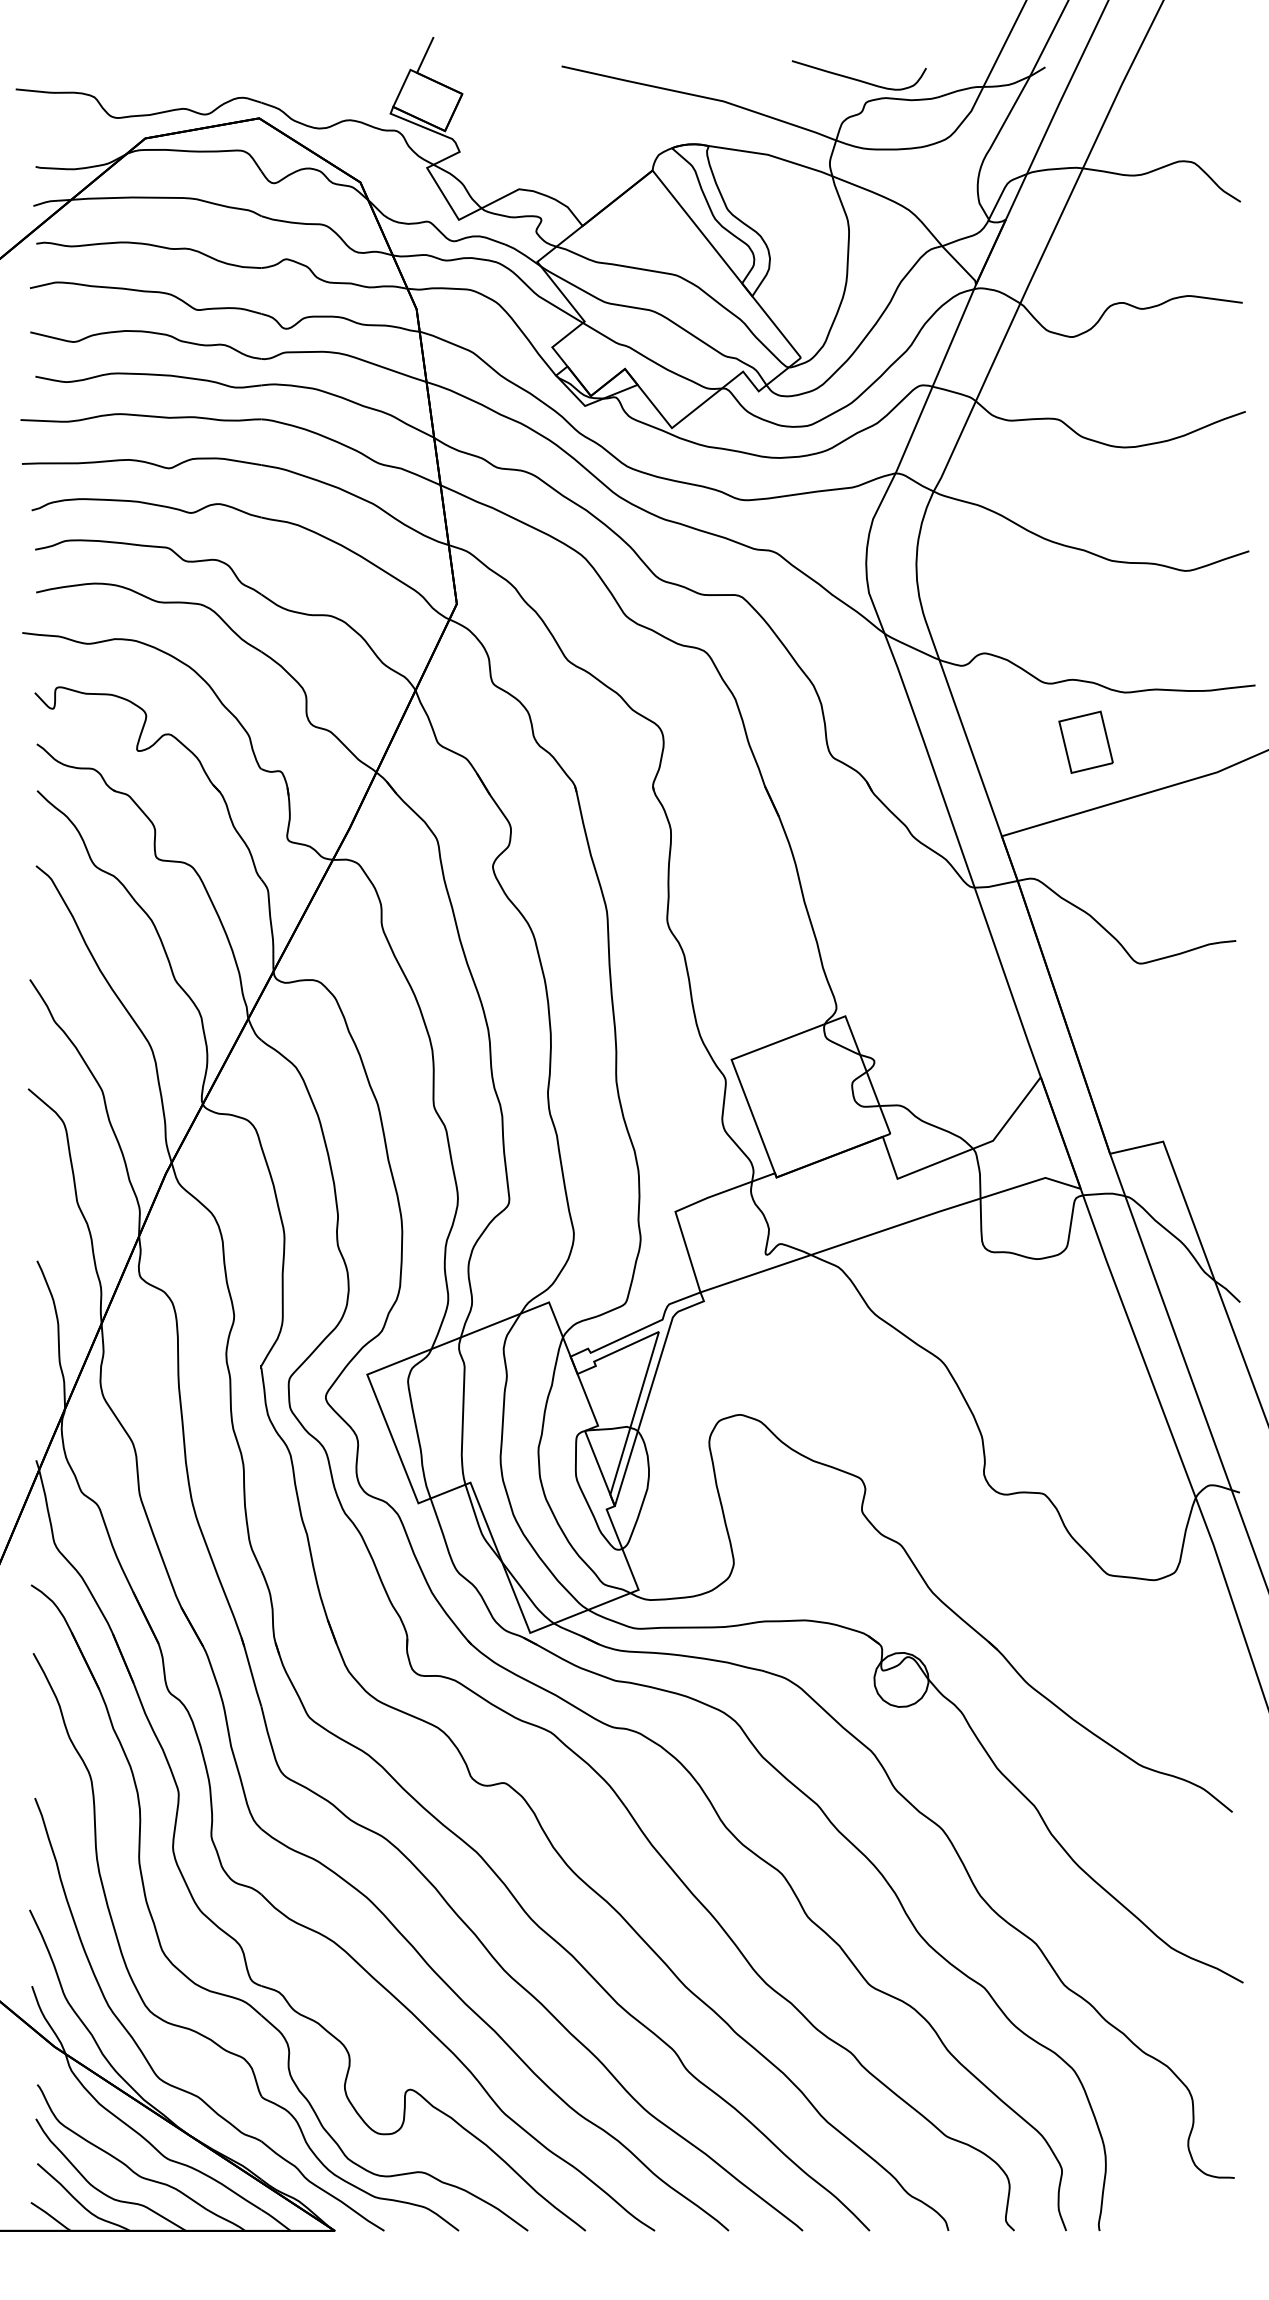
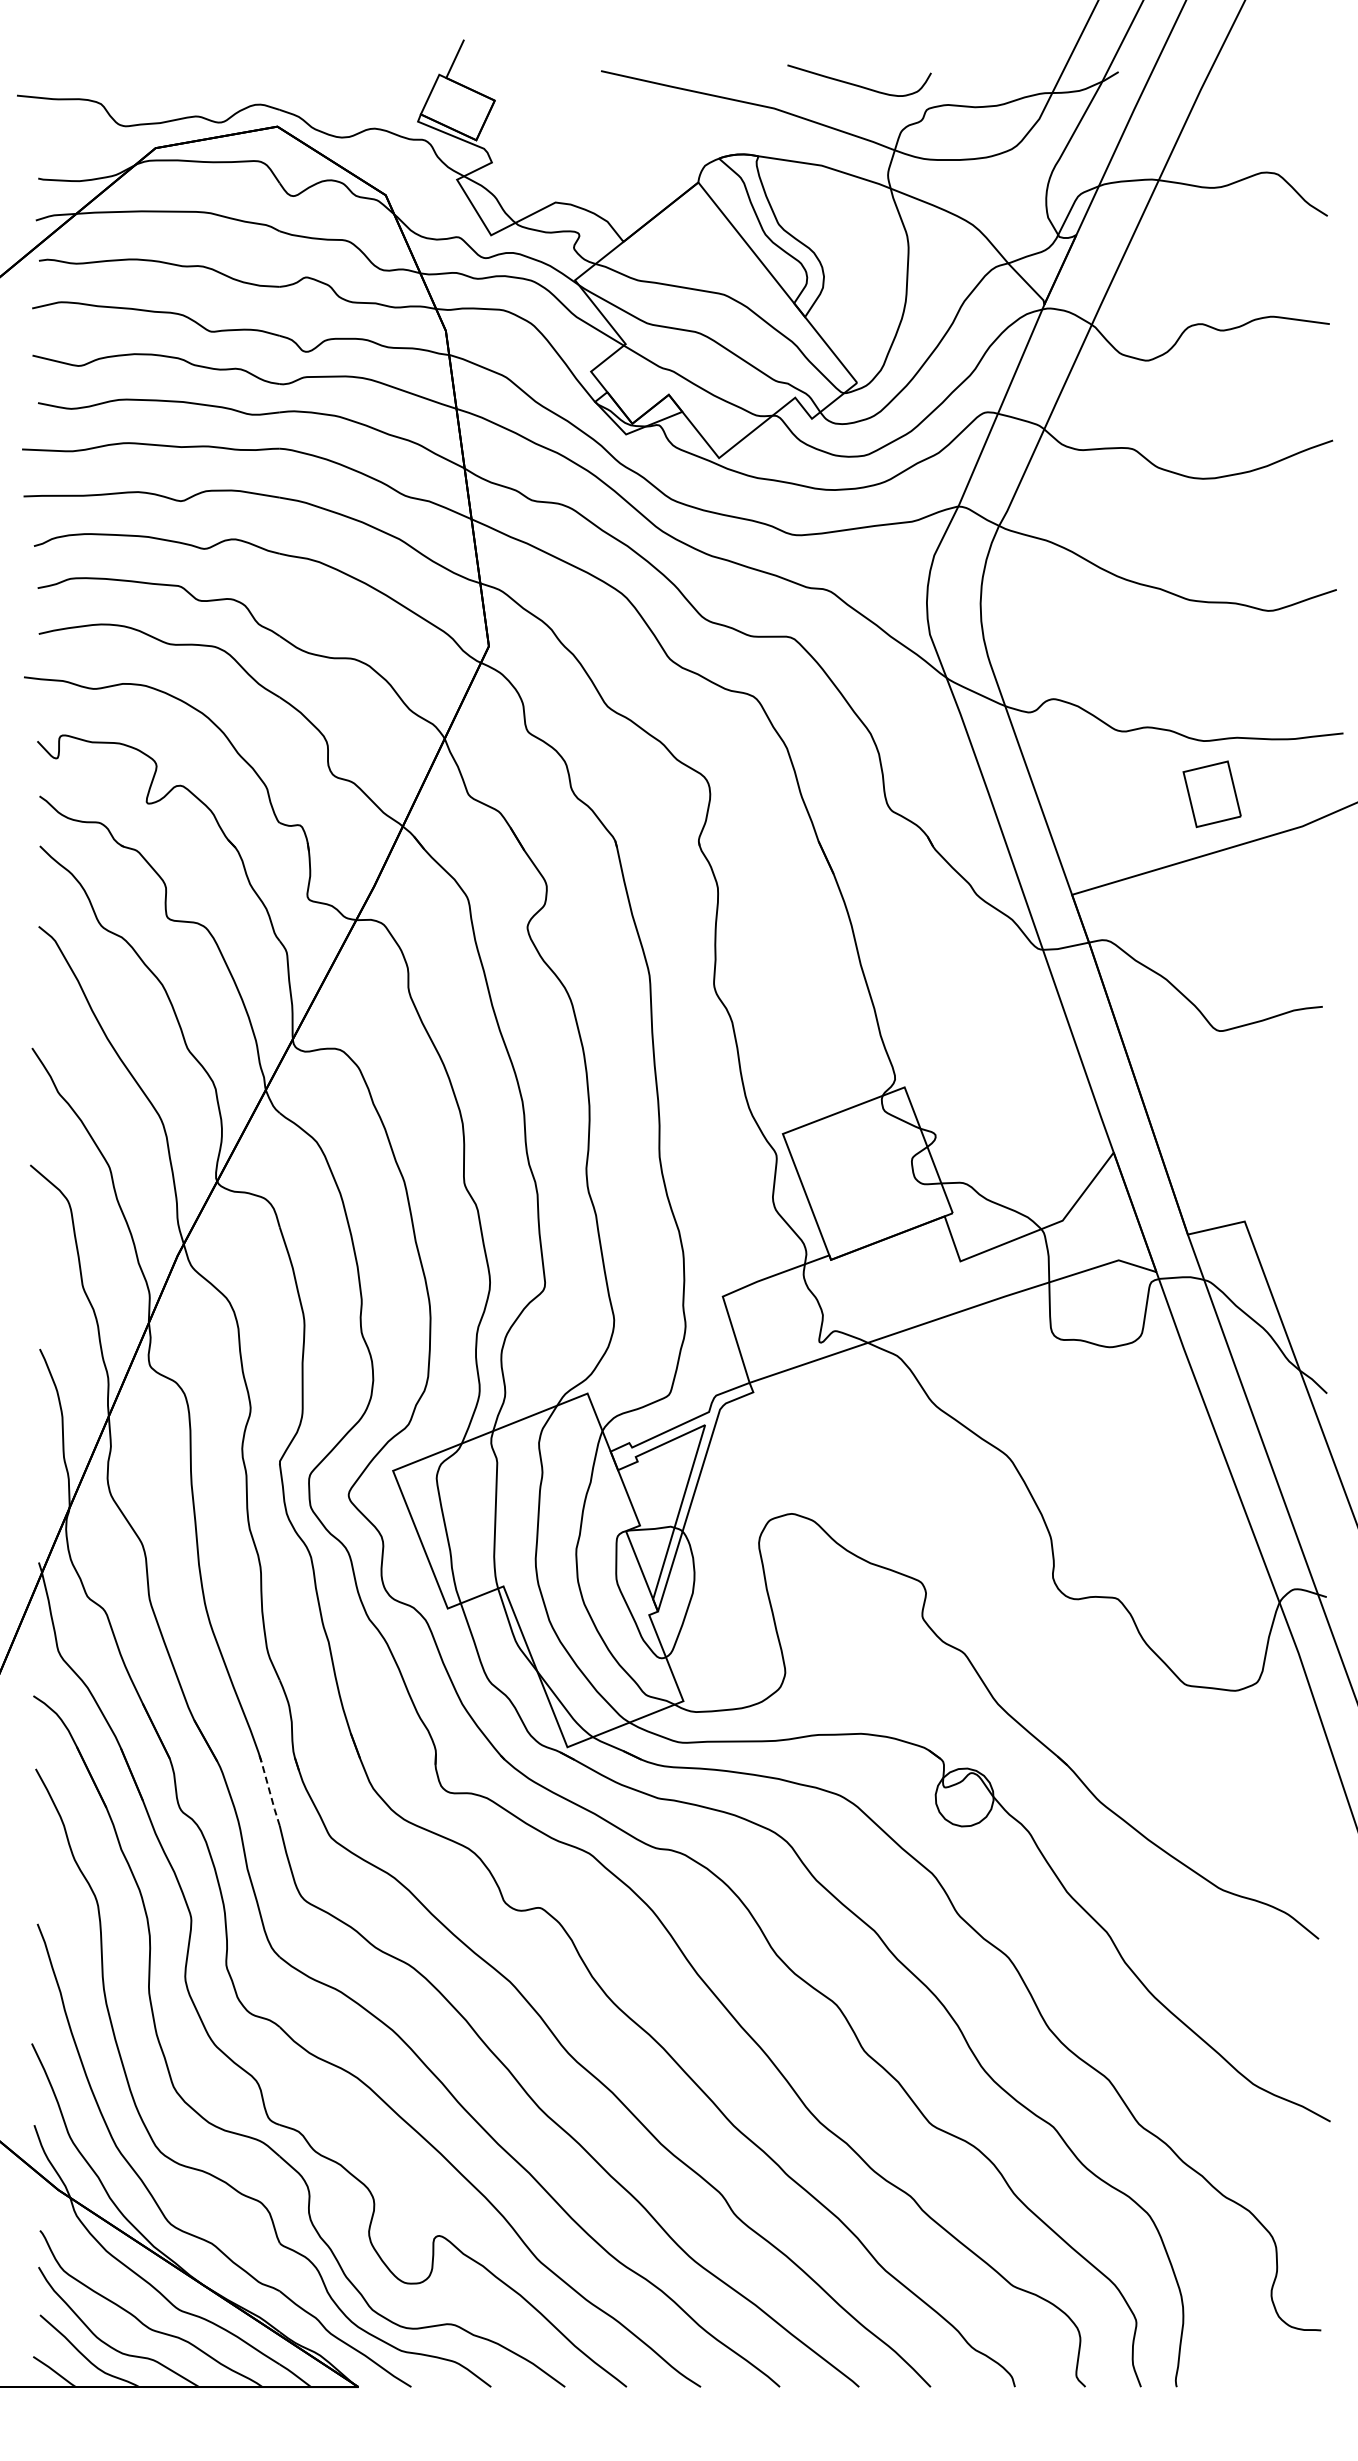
curve: (857, 78) -> (857, 84), moved
part: (1085, 742) -> (1211, 794), moved
line: (250, 1671) -> (268, 1788), solid -> dashed

